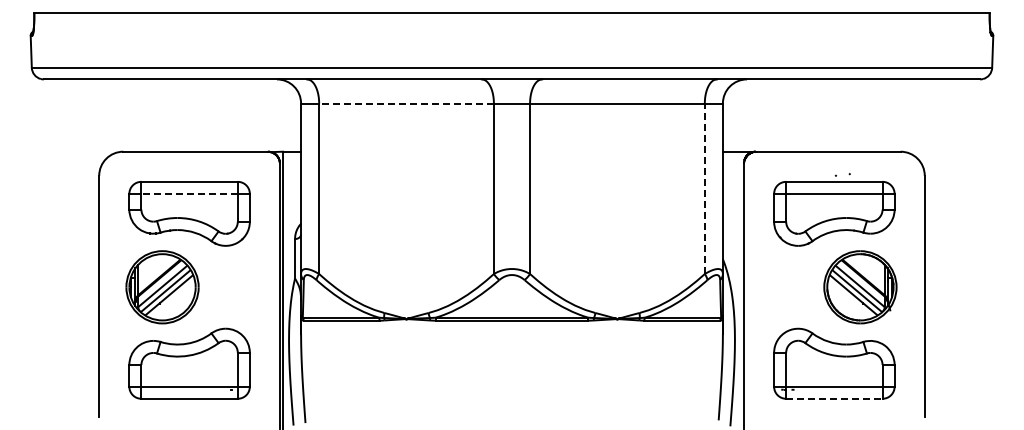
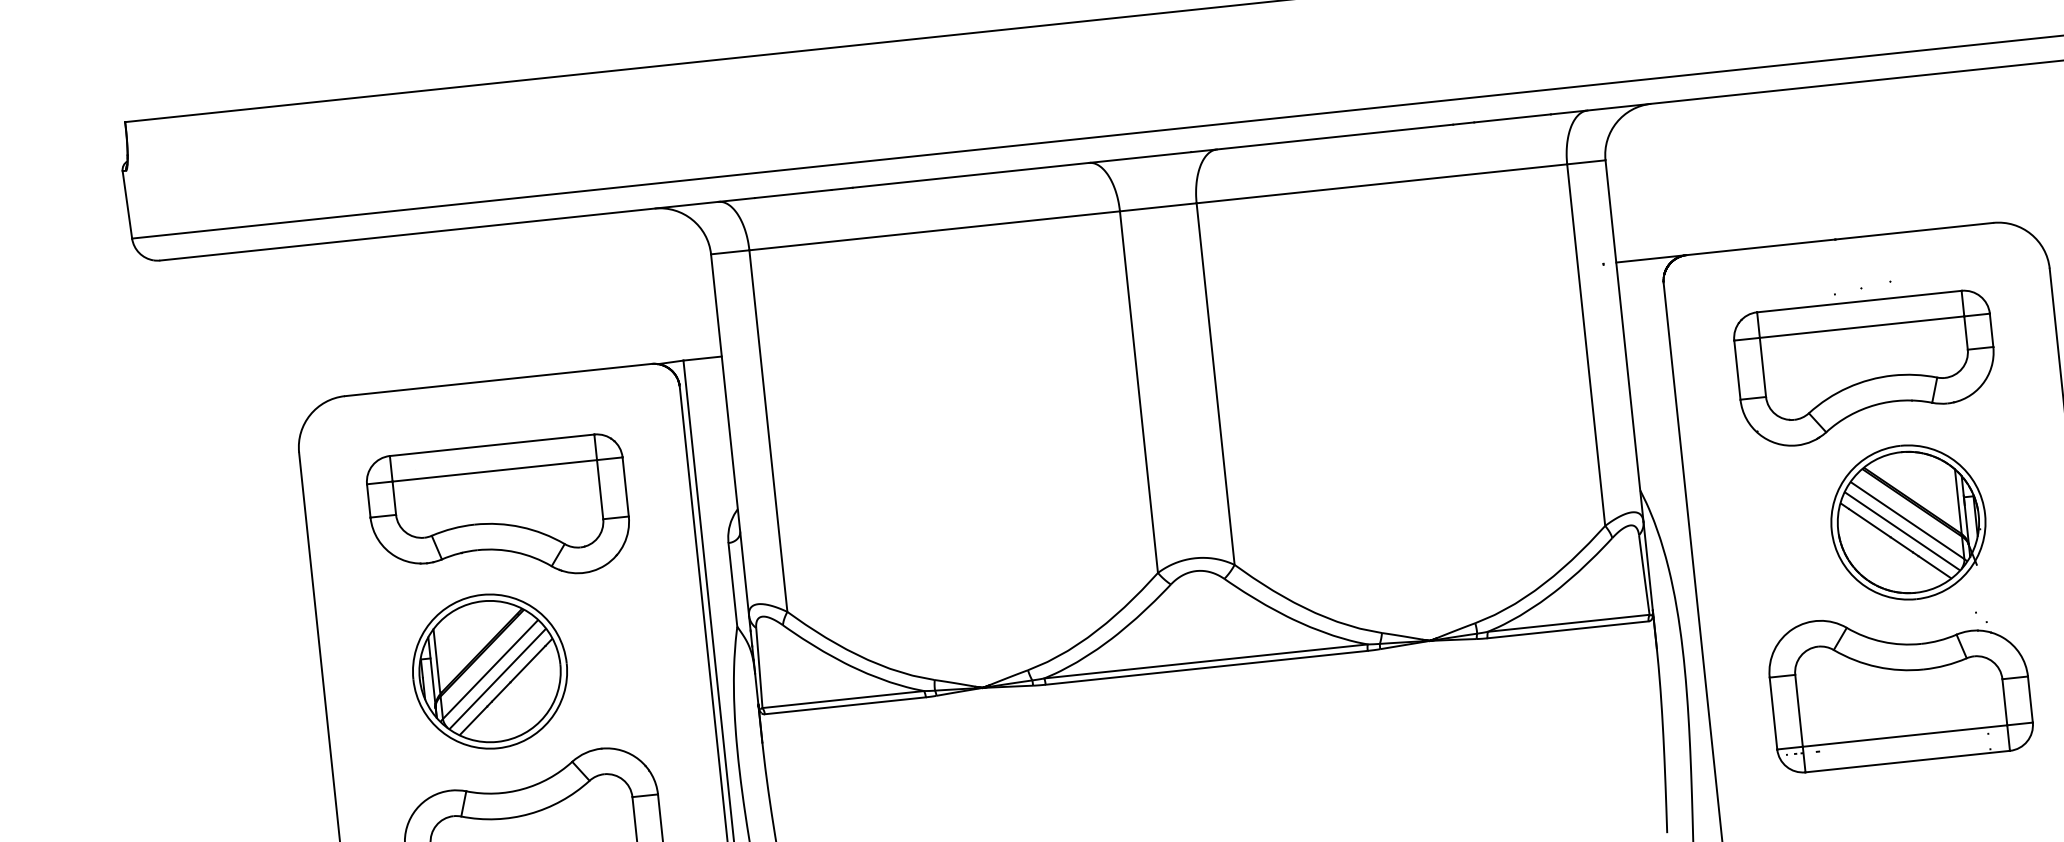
line: (406, 103) -> (934, 230), dashed -> solid
line: (704, 188) -> (1585, 344), dashed -> solid
line: (189, 193) -> (494, 470), dashed -> solid
part: (162, 287) -> (490, 672), moved
part: (860, 287) -> (1908, 522), moved
line: (834, 398) -> (1907, 760), dashed -> solid

